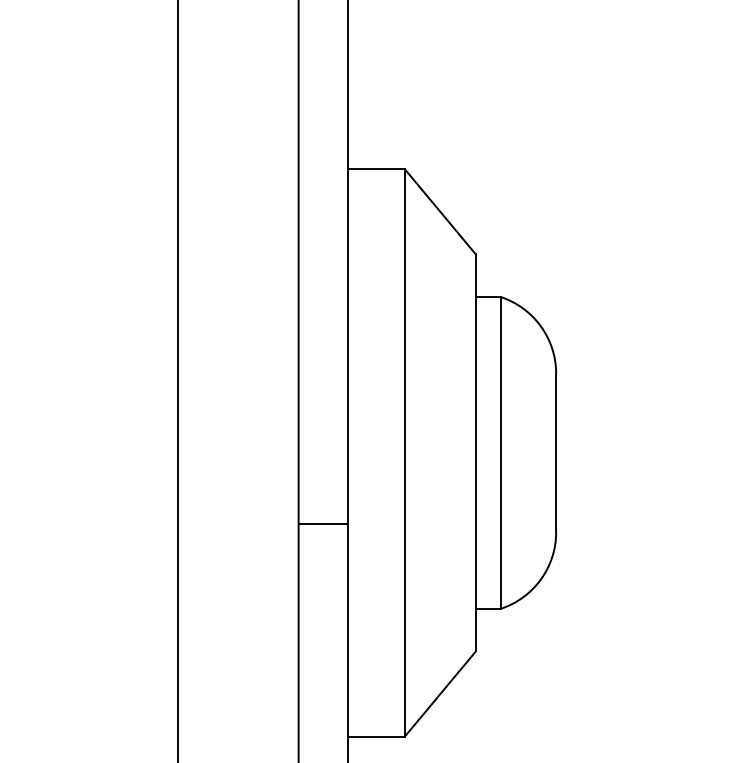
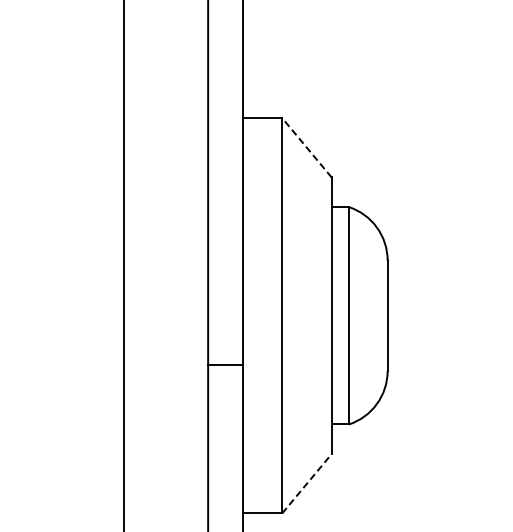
line: (439, 211) -> (306, 147), solid -> dashed
line: (439, 693) -> (306, 483), solid -> dashed

